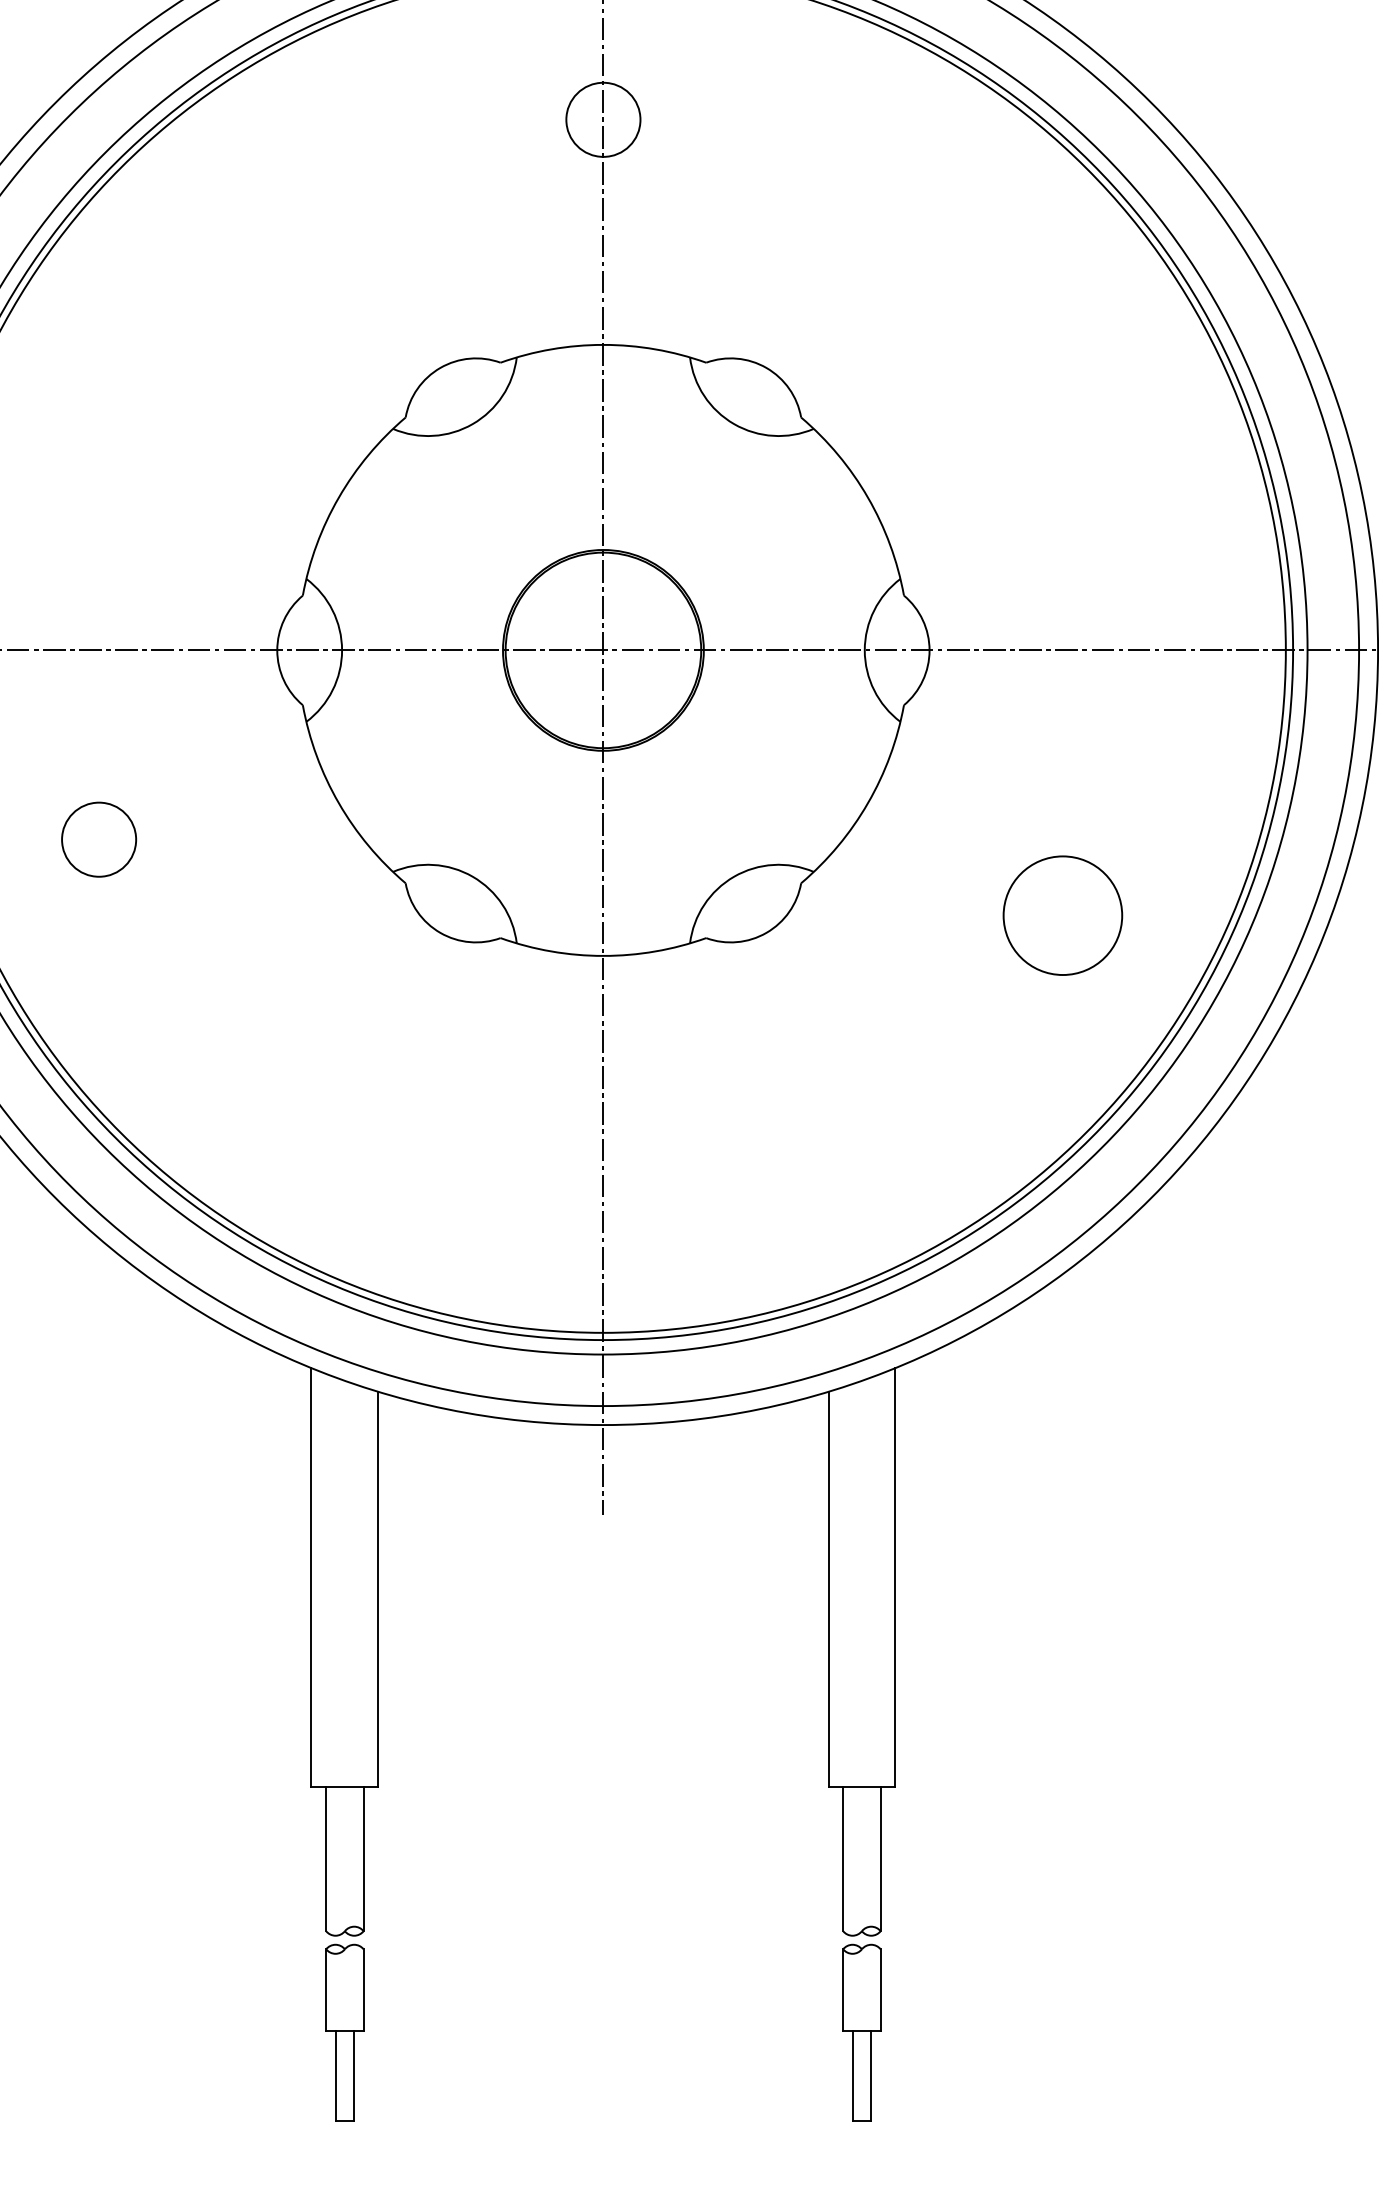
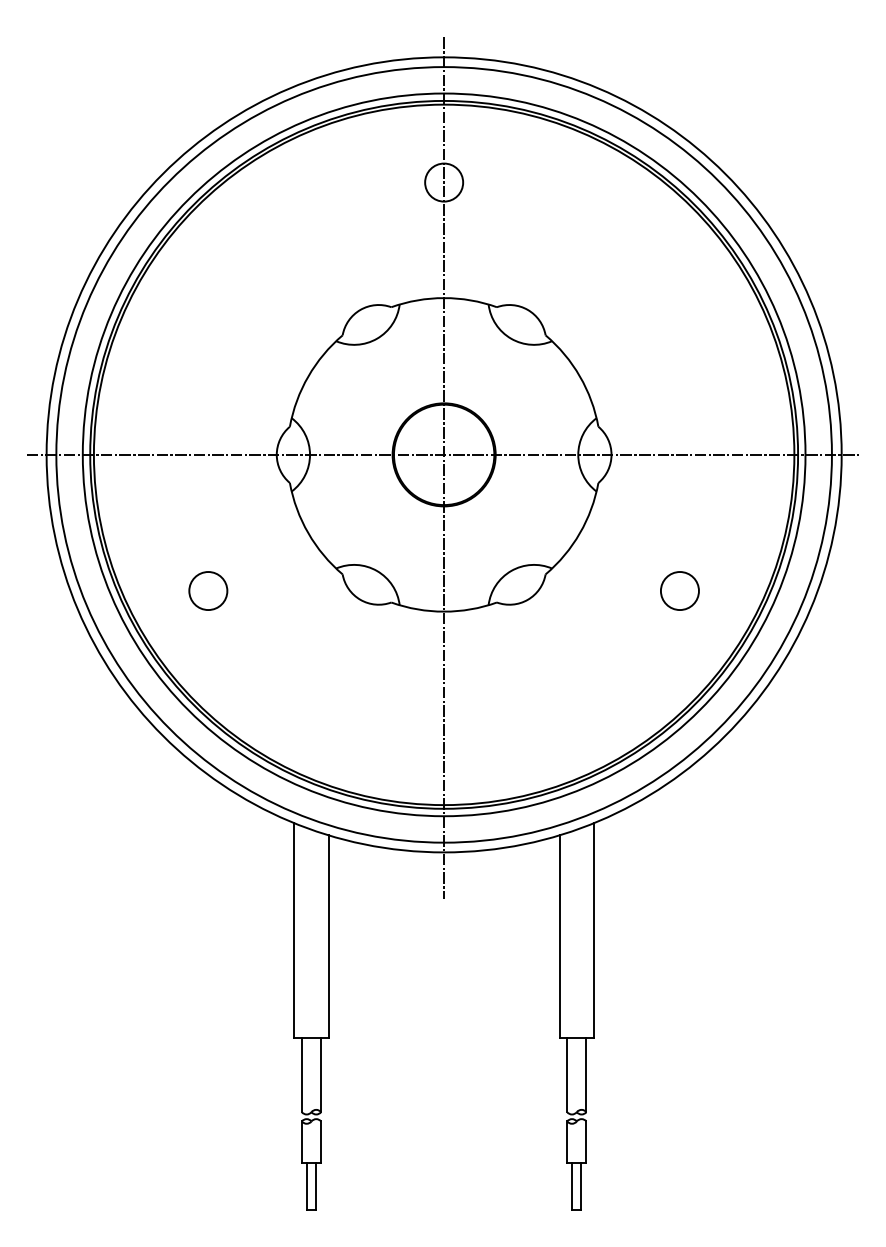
circle: (99, 838) -> (208, 590), moved
circle: (1062, 916) -> (679, 591), size x0.62

